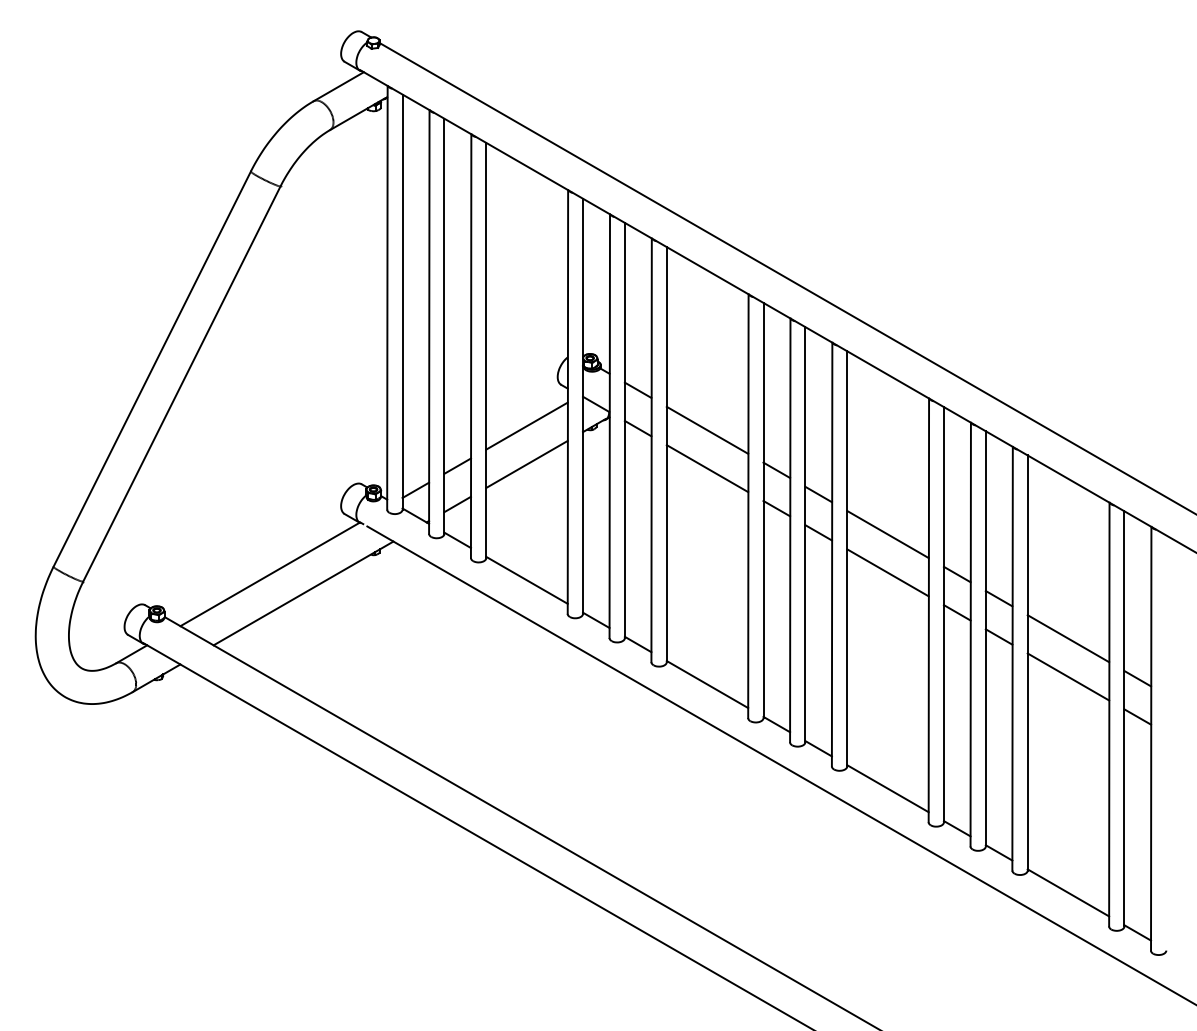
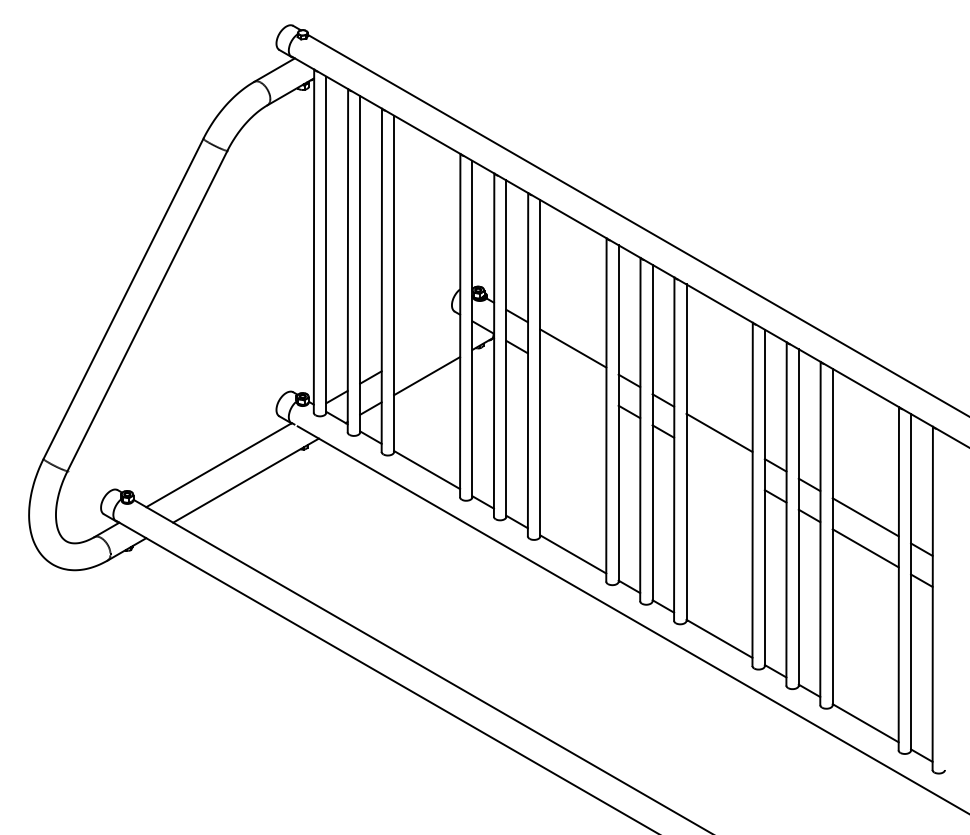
line: (527, 426) -> (427, 345), removed
line: (707, 468) -> (573, 379), removed
line: (887, 572) -> (719, 463), removed

